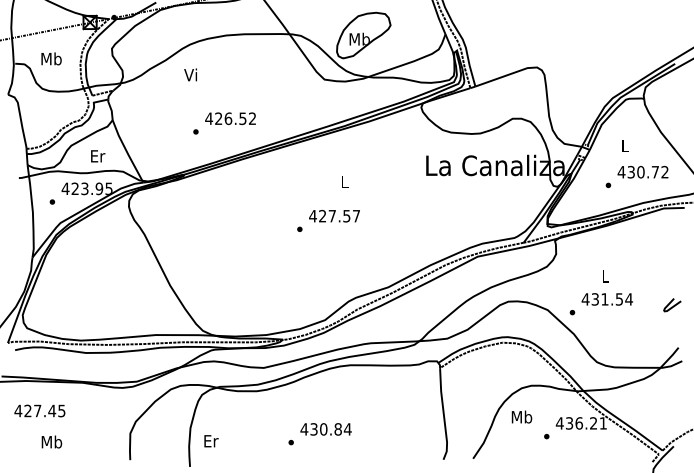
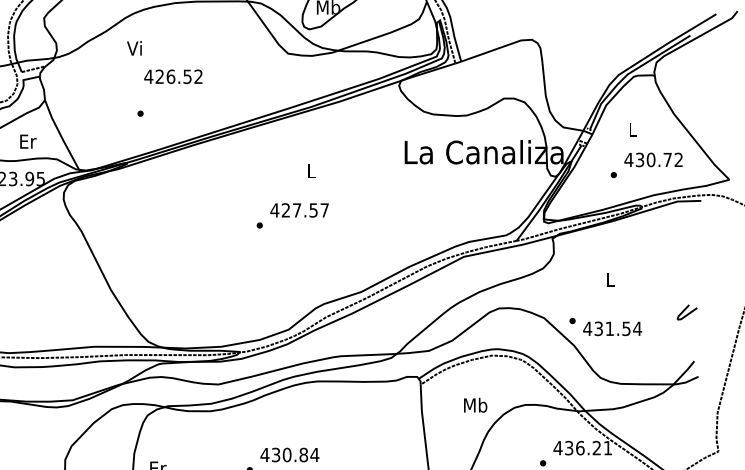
text: (230, 118) -> (173, 76), moved
text: (606, 299) -> (611, 328), moved
text: (521, 416) -> (475, 404), moved

